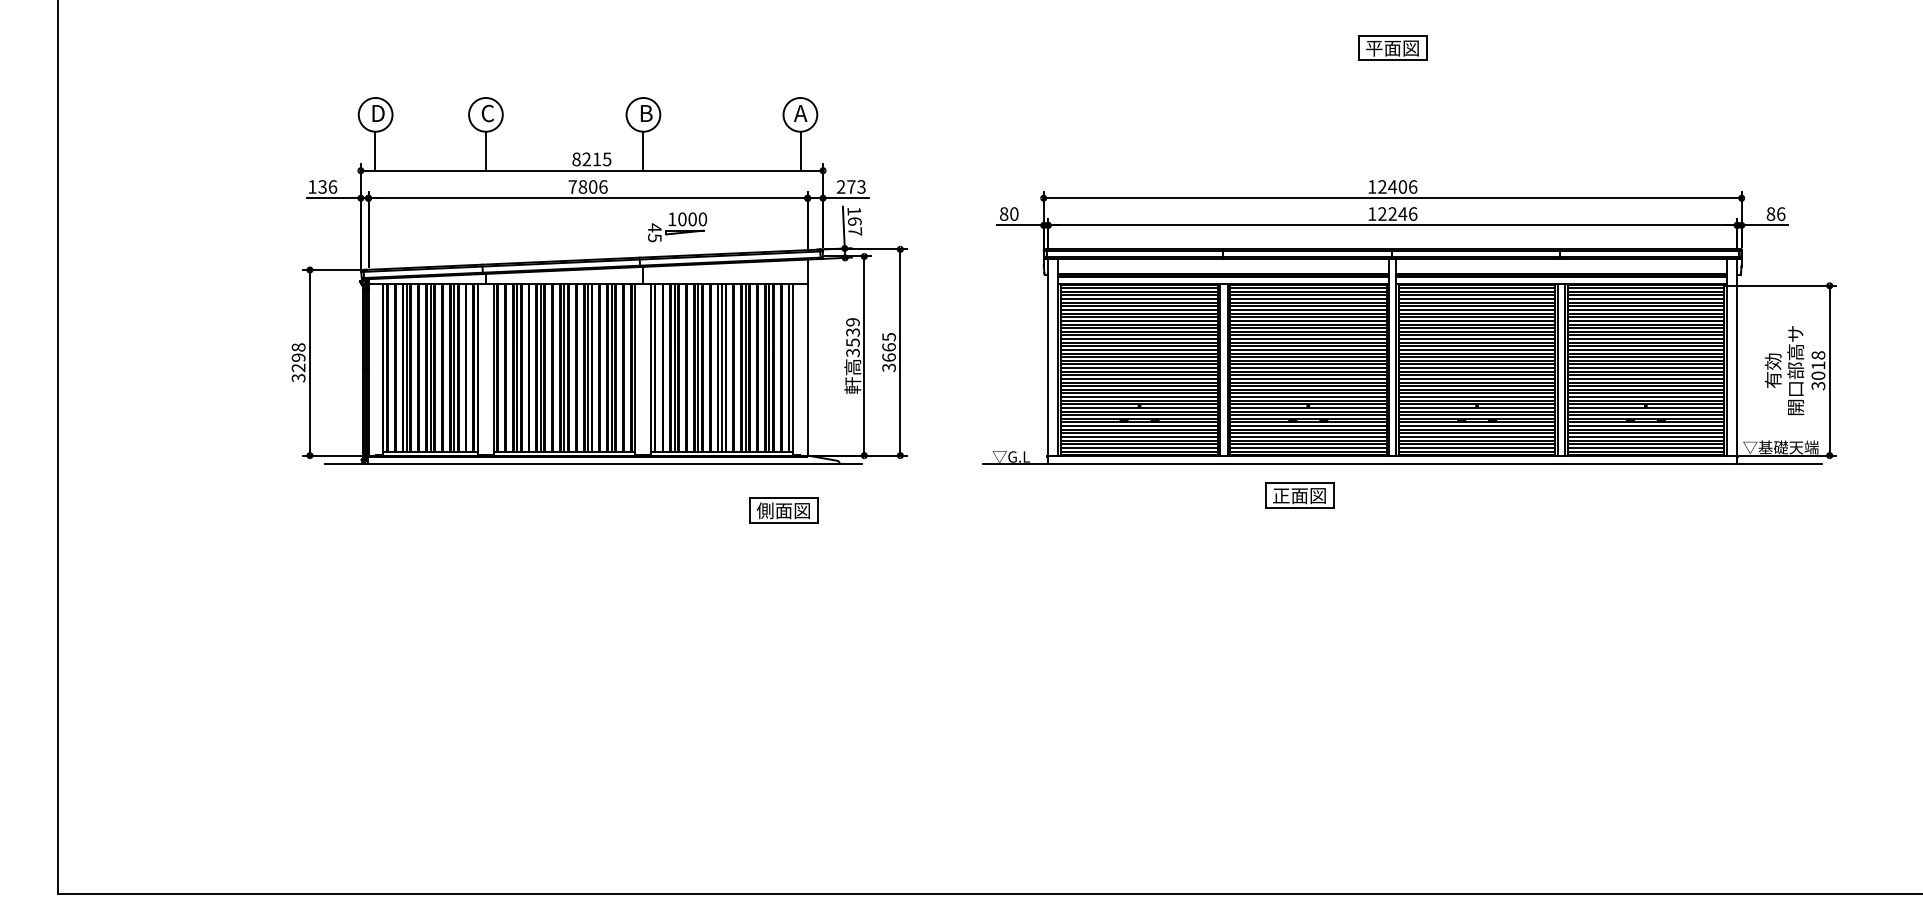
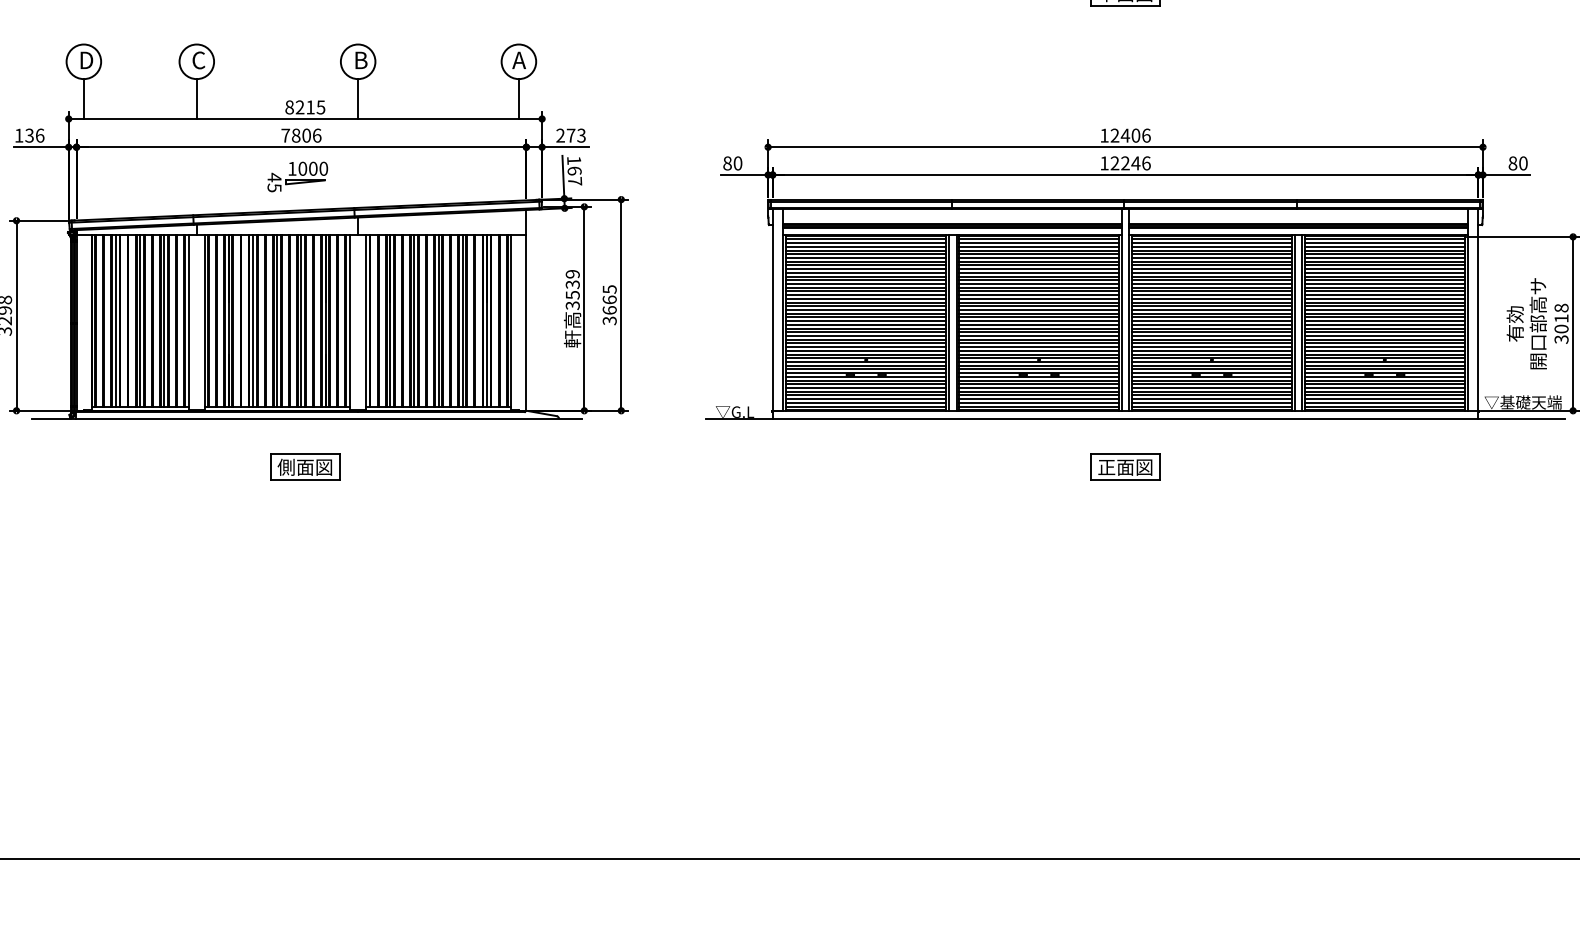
text: (1781, 213) -> (1523, 162), 86 -> 80
part: (677, 227) -> (297, 177), moved
part: (1299, 495) -> (1125, 467), moved
part: (783, 510) -> (304, 467), moved

